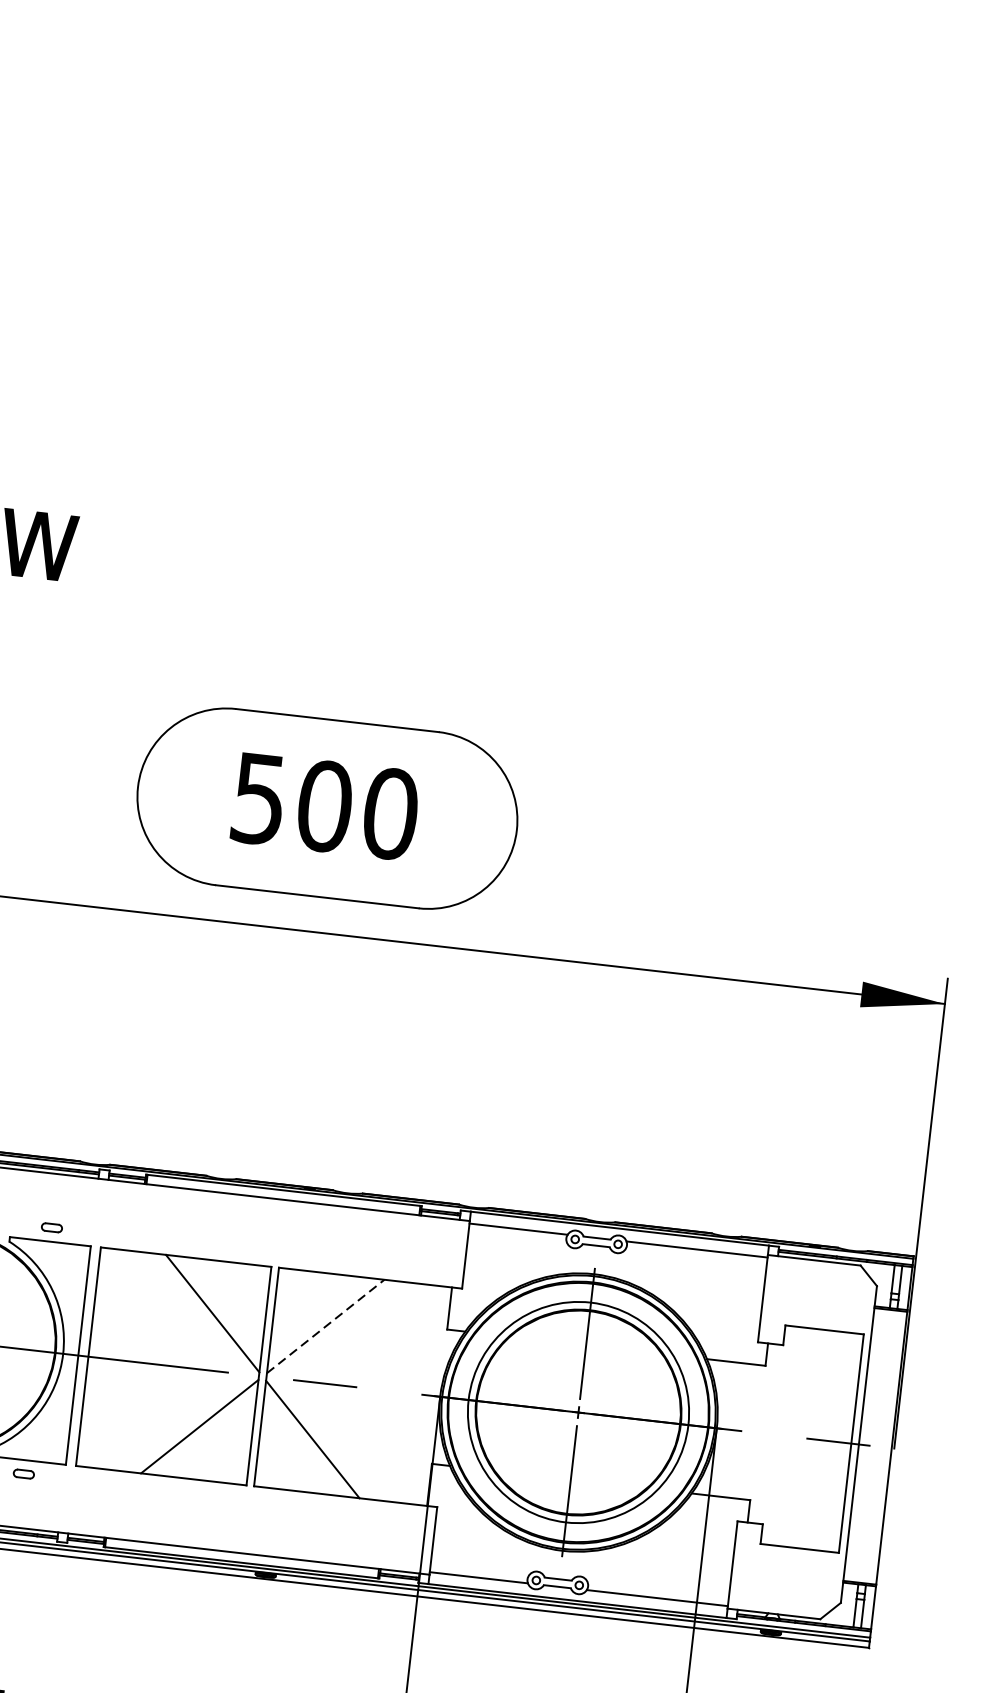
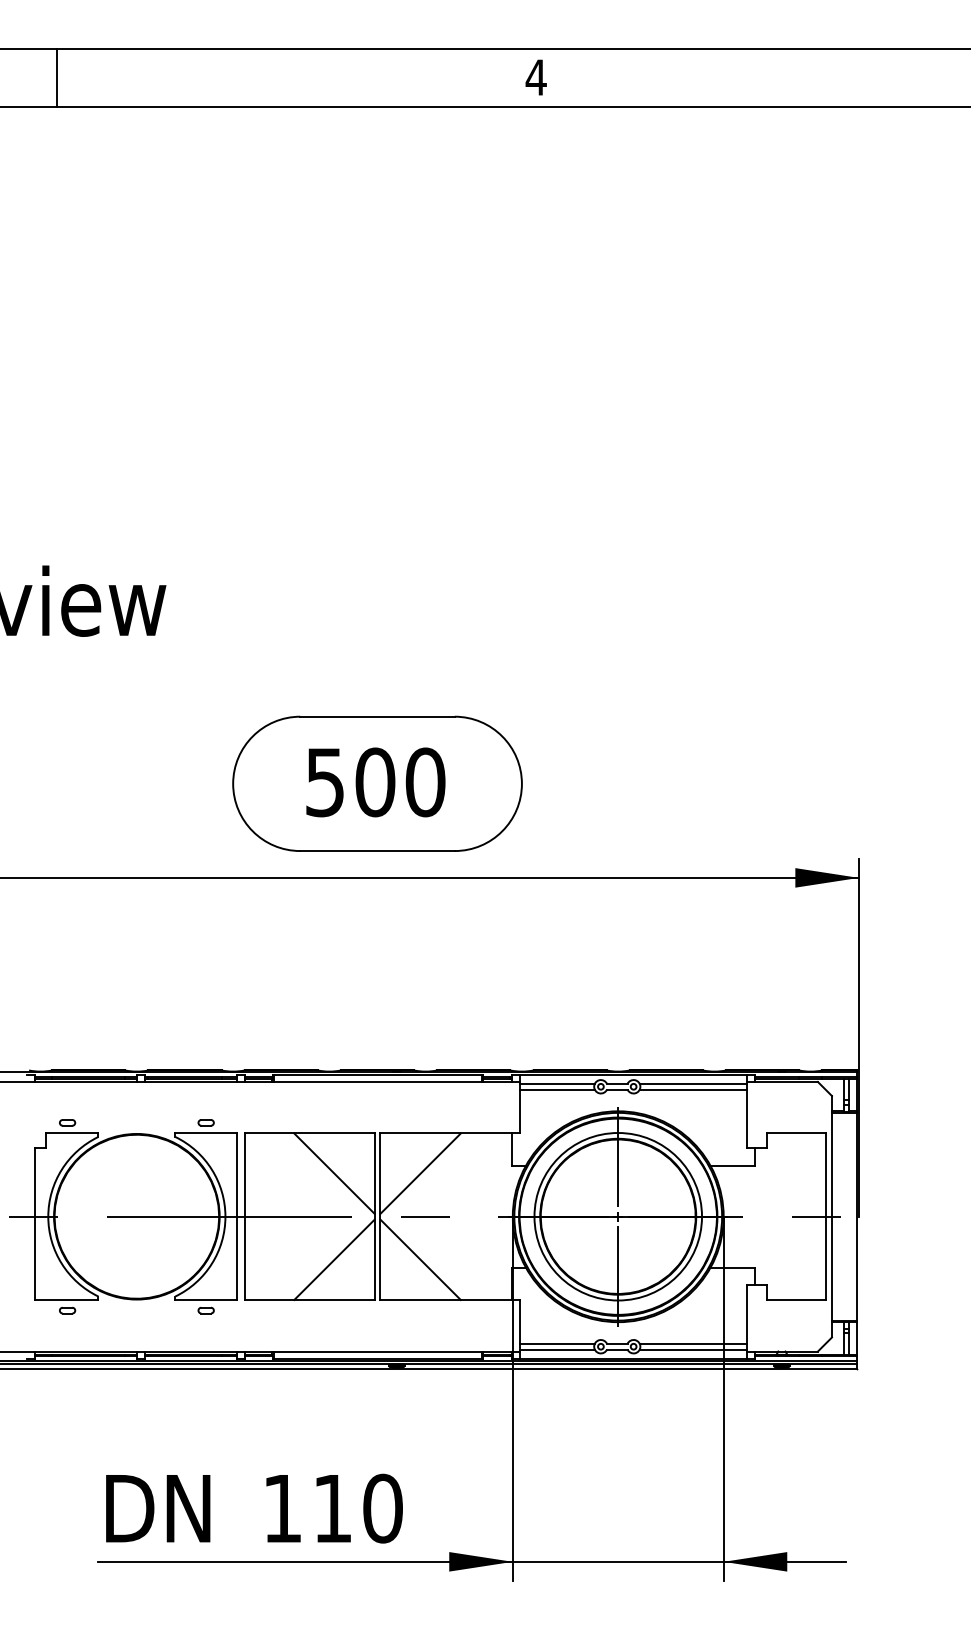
line: (517, 1236) -> (557, 1089), added
line: (696, 1256) -> (693, 1089), added
line: (325, 1326) -> (420, 1173), dashed -> solid
line: (479, 1569) -> (557, 1343), added
line: (658, 1590) -> (693, 1343), added

